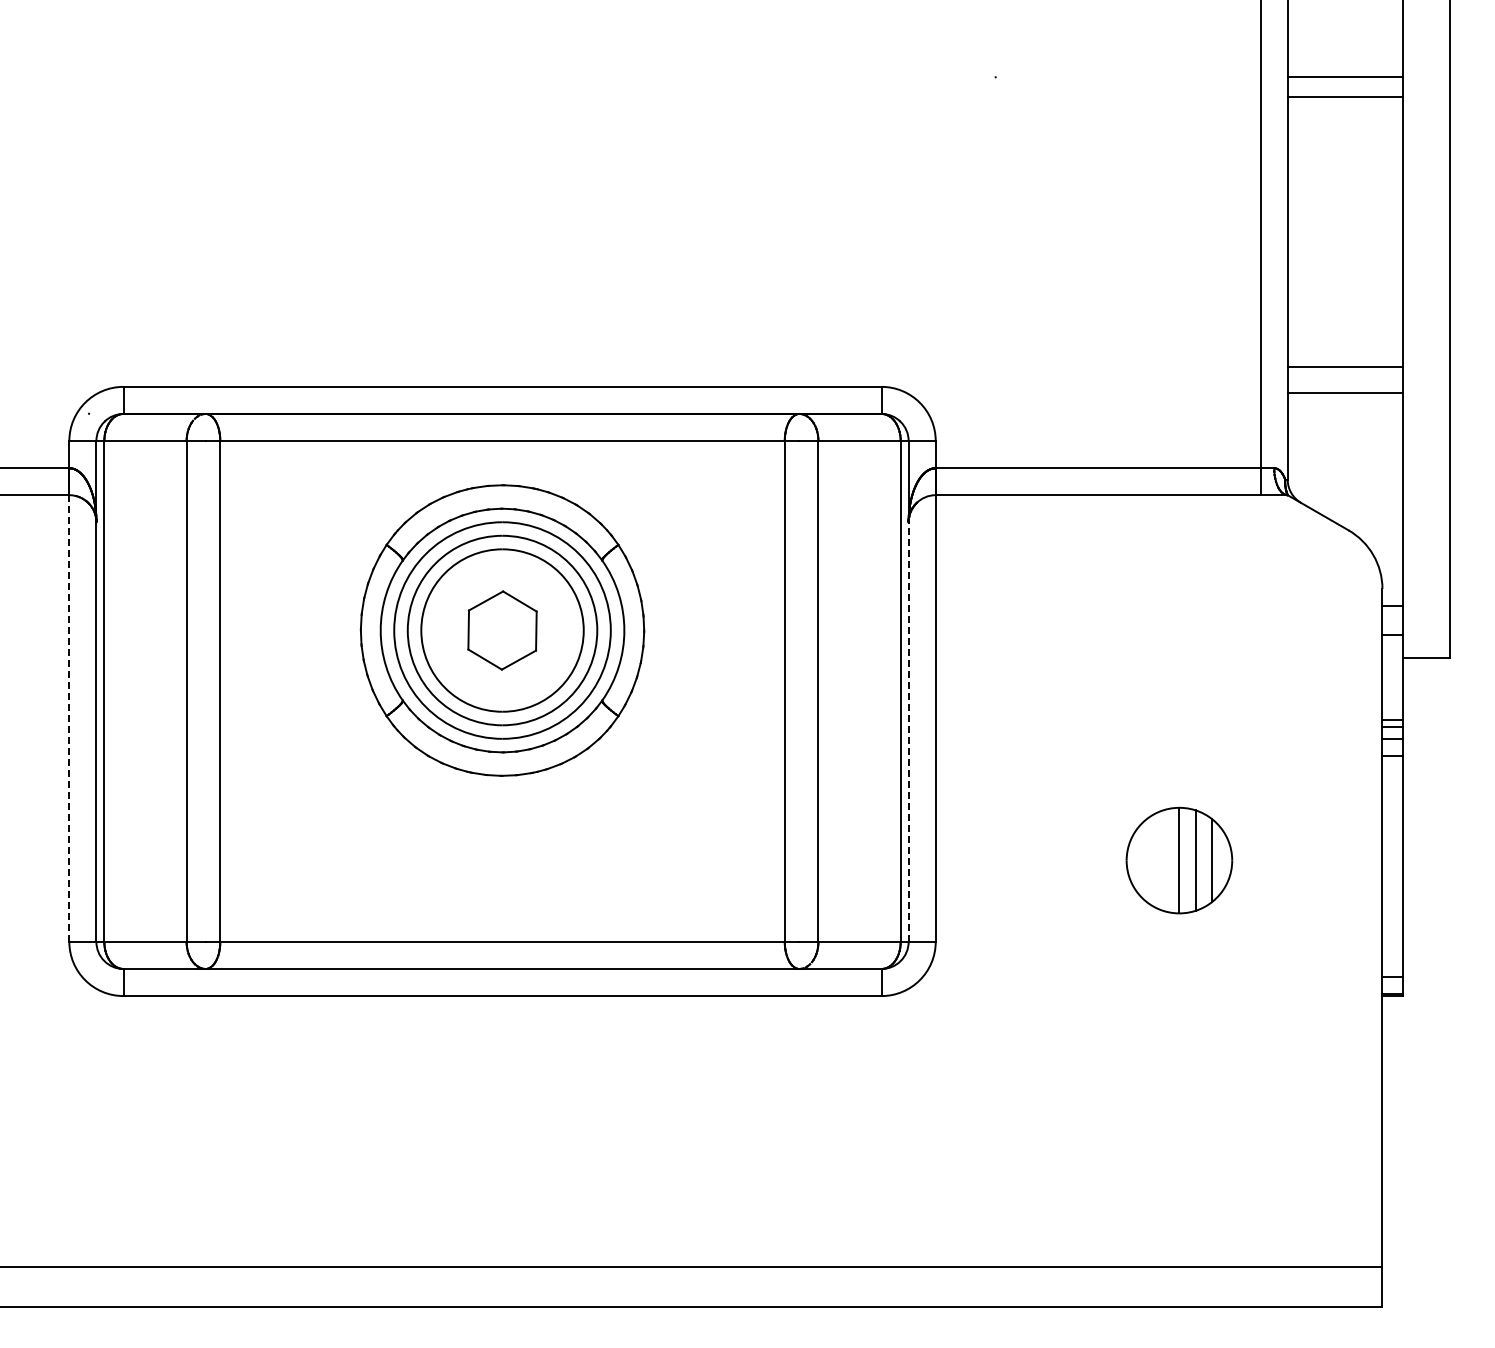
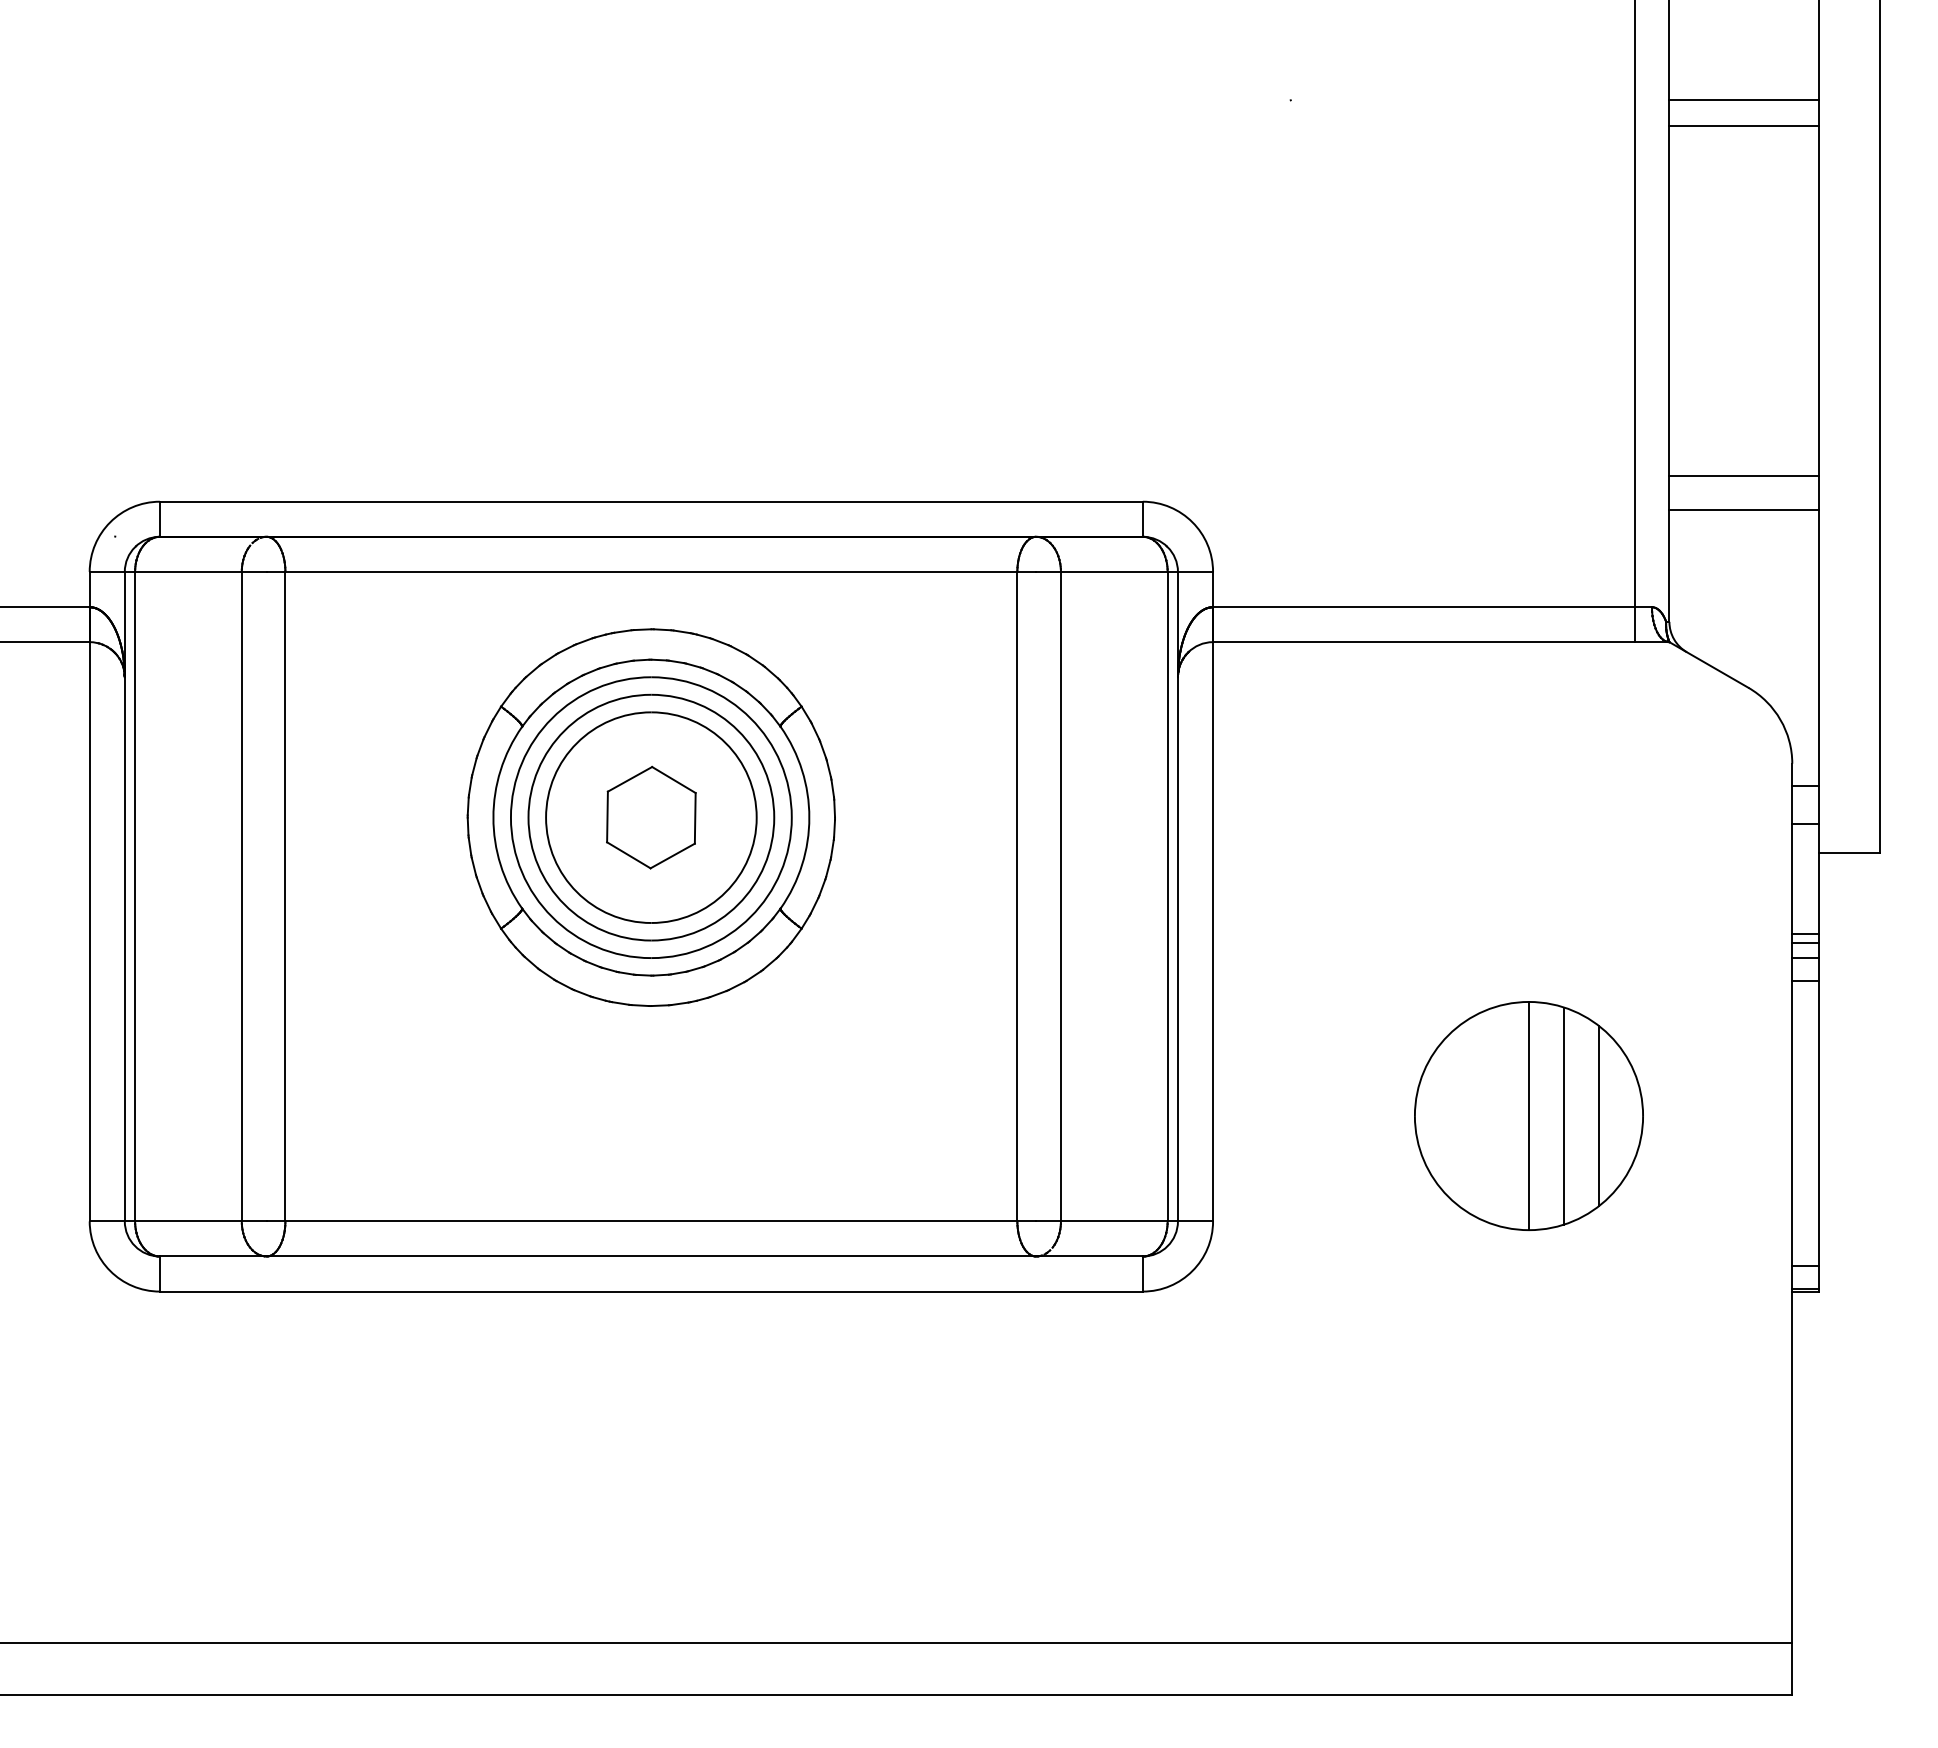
line: (69, 718) -> (89, 931), dashed -> solid
line: (908, 732) -> (1177, 949), dashed -> solid
part: (1179, 860) -> (1529, 1115), size x1.67

